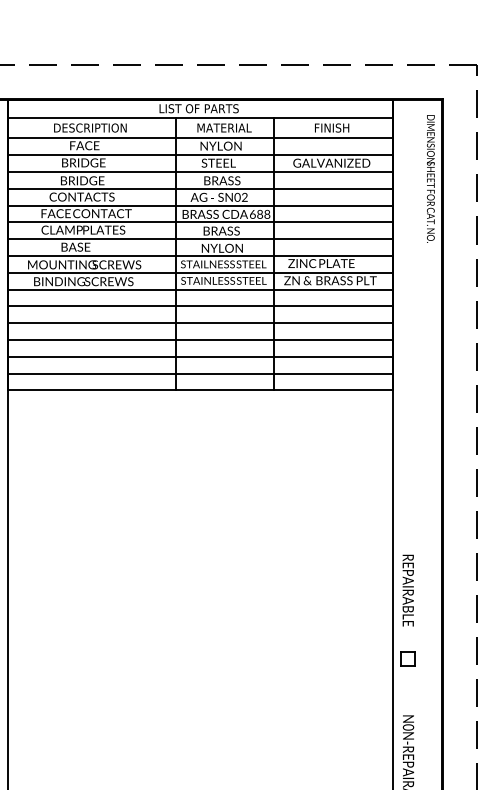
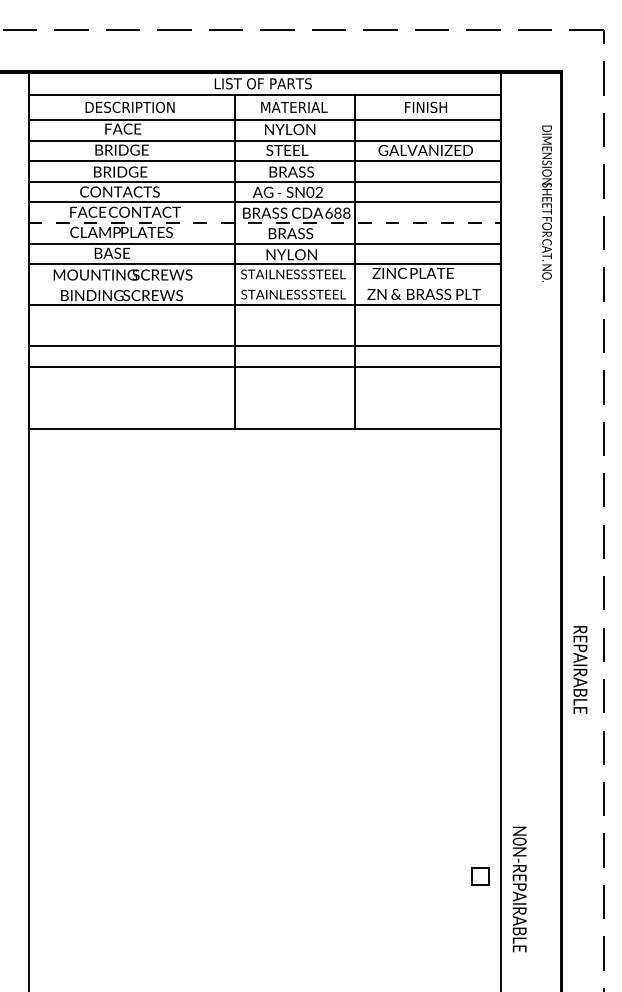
text: (430, 178) -> (546, 203), moved
line: (200, 222) -> (264, 222), solid -> dashed
line: (200, 272) -> (264, 284), removed
line: (200, 306) -> (264, 325), removed
line: (200, 356) -> (264, 387), removed
line: (200, 373) -> (264, 408), removed
text: (408, 590) -> (580, 669), moved
part: (408, 658) -> (480, 876), moved

